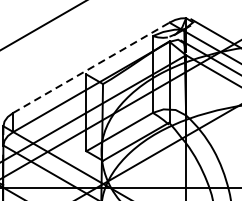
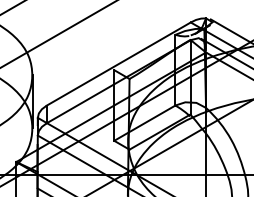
line: (92, 67) -> (119, 63), dashed -> solid

